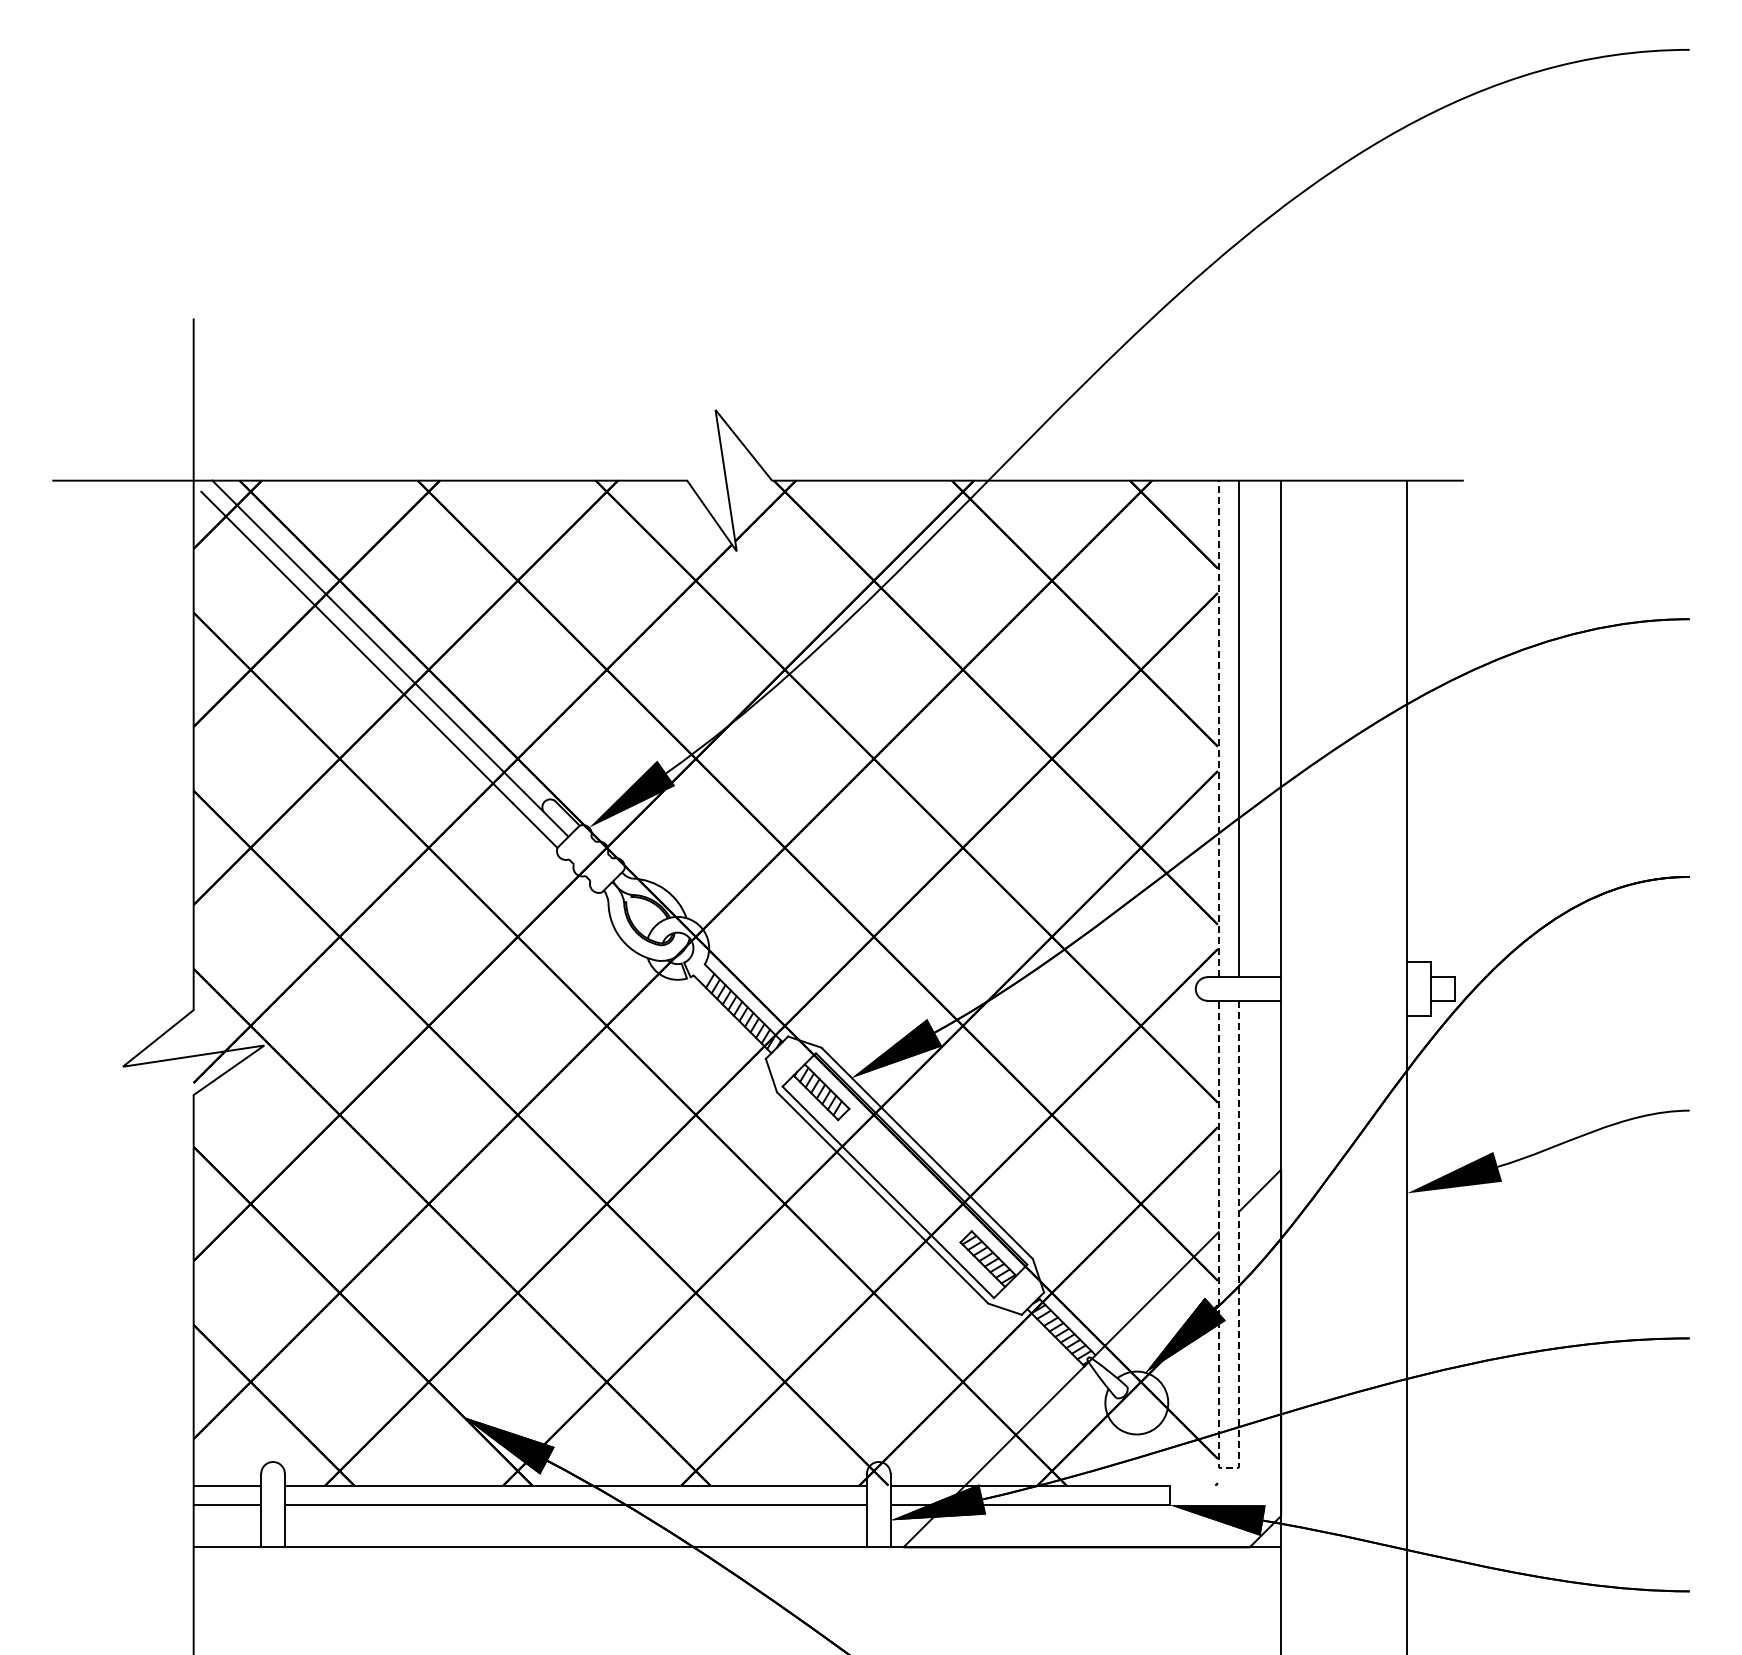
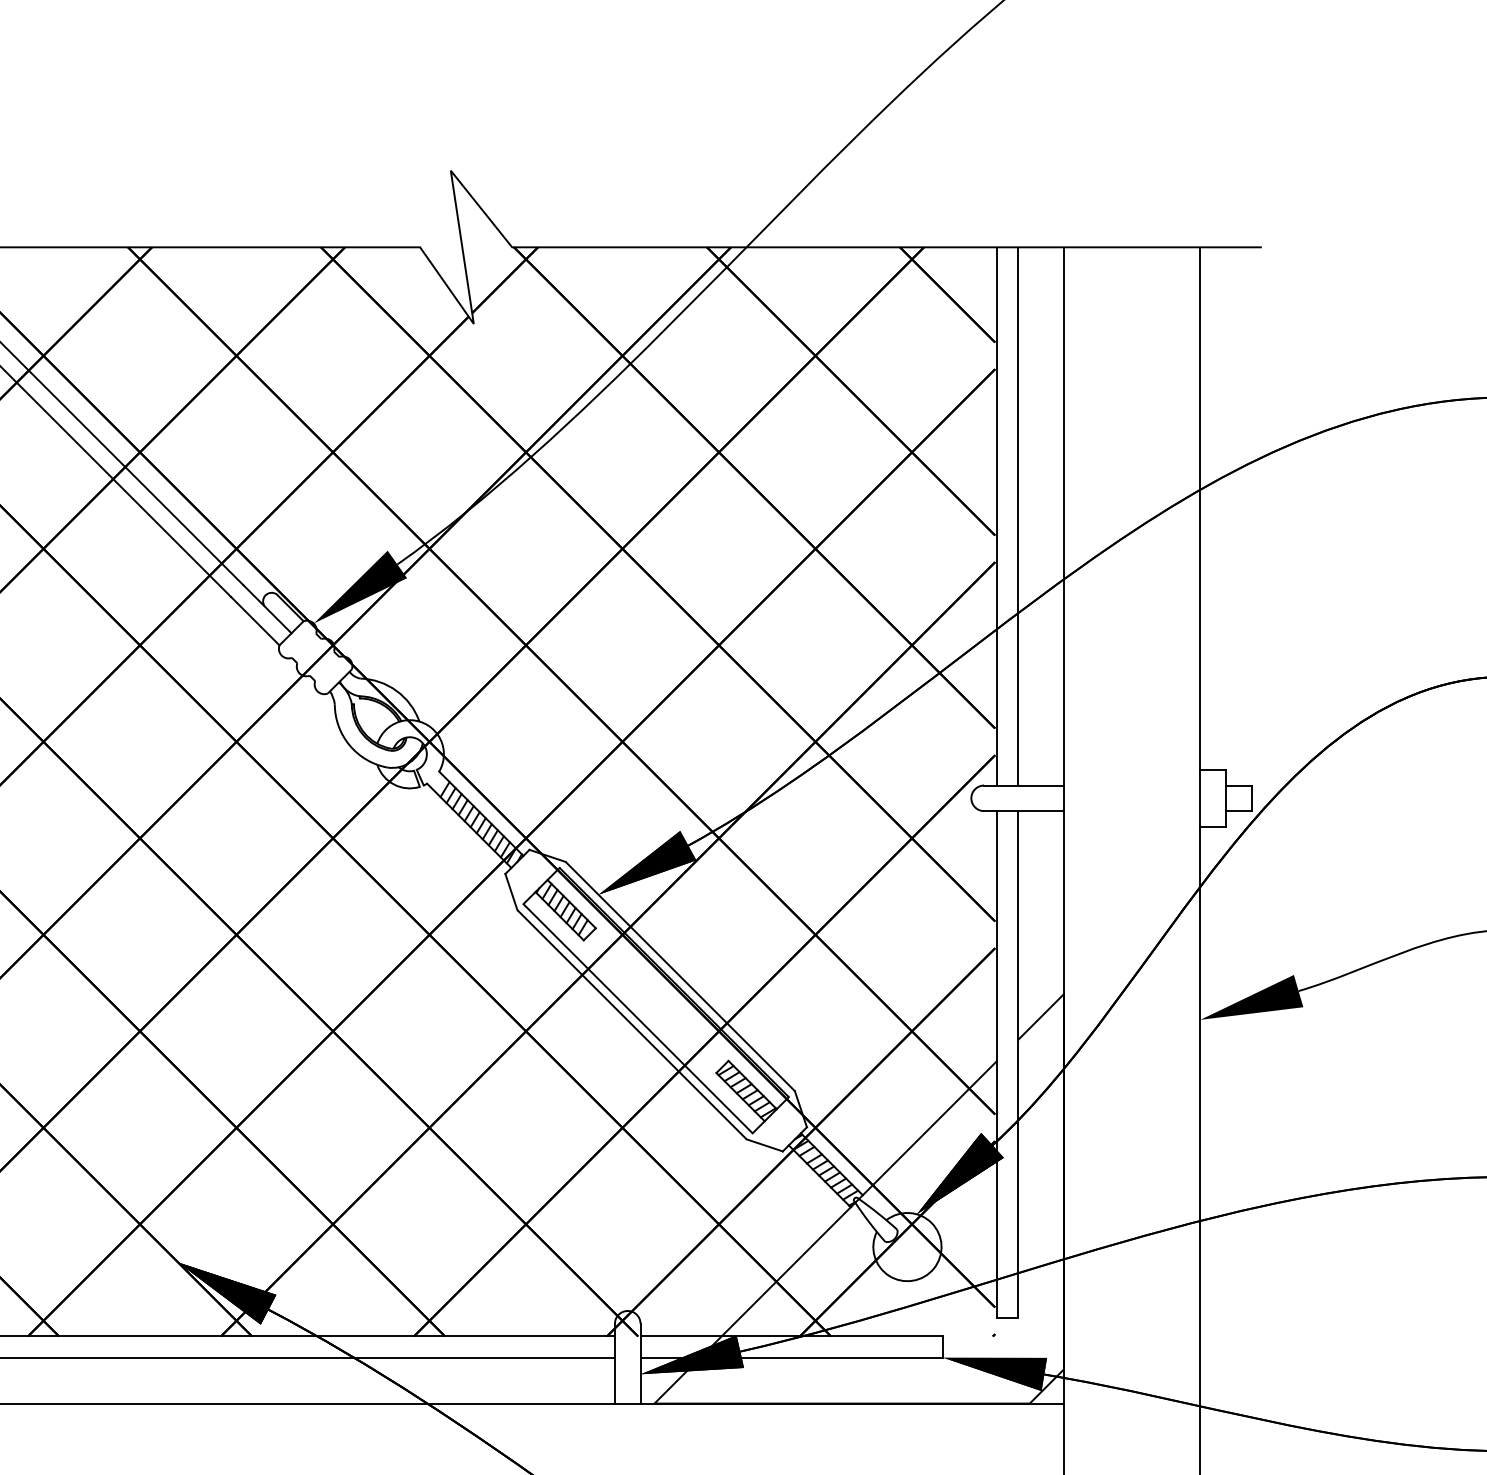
line: (1219, 728) -> (997, 515), dashed -> solid
line: (1229, 1468) -> (1007, 1318), dashed -> solid

